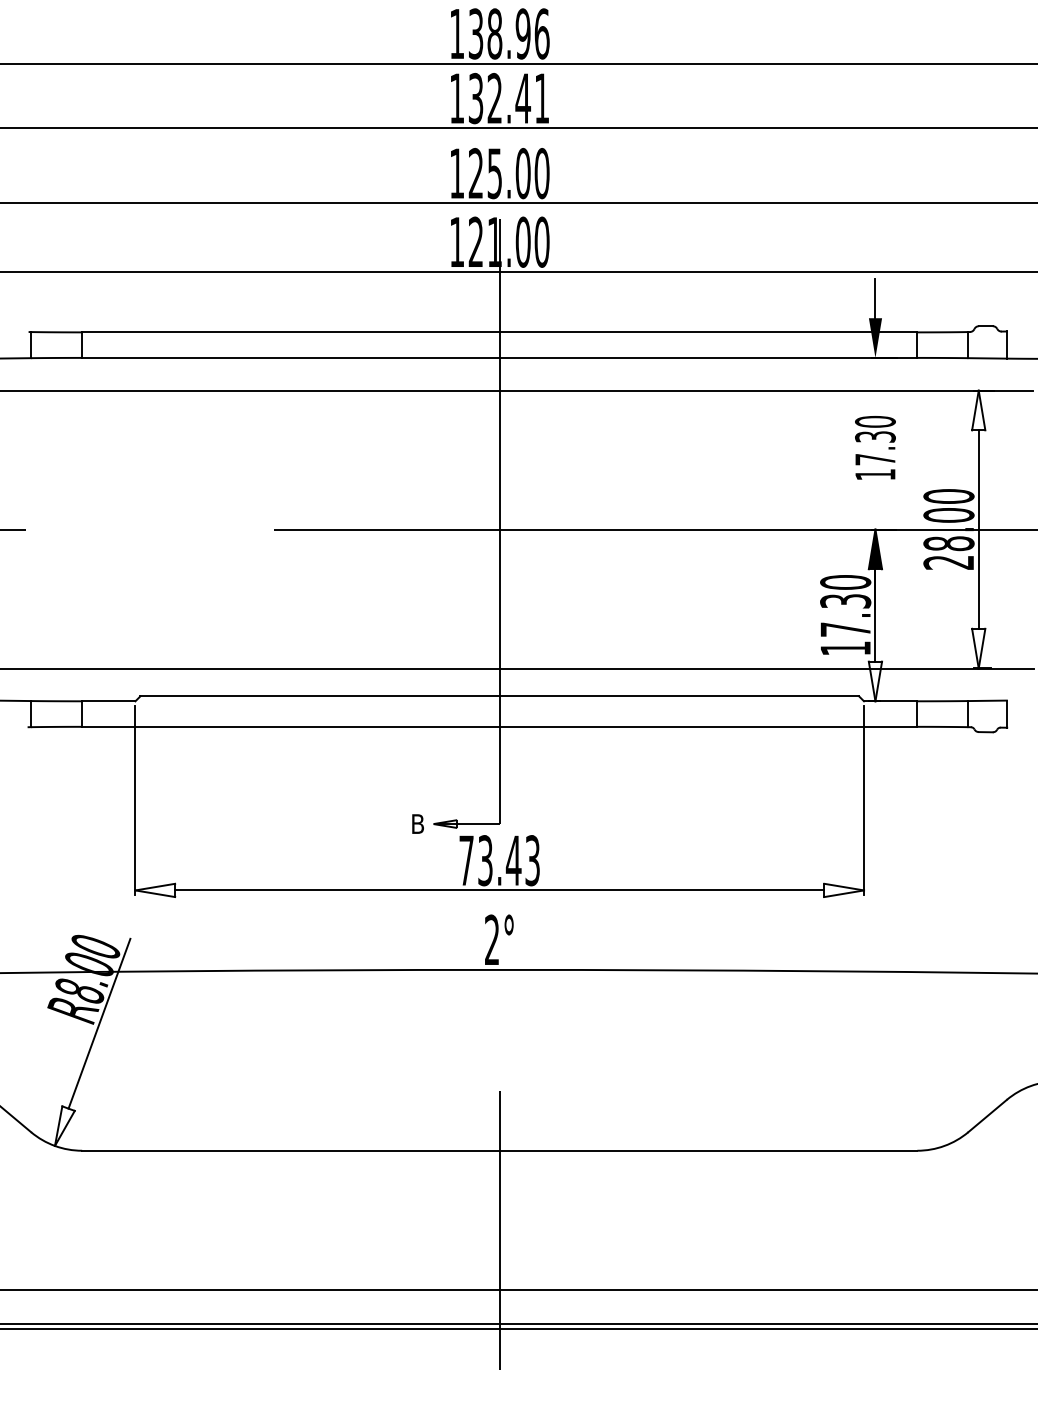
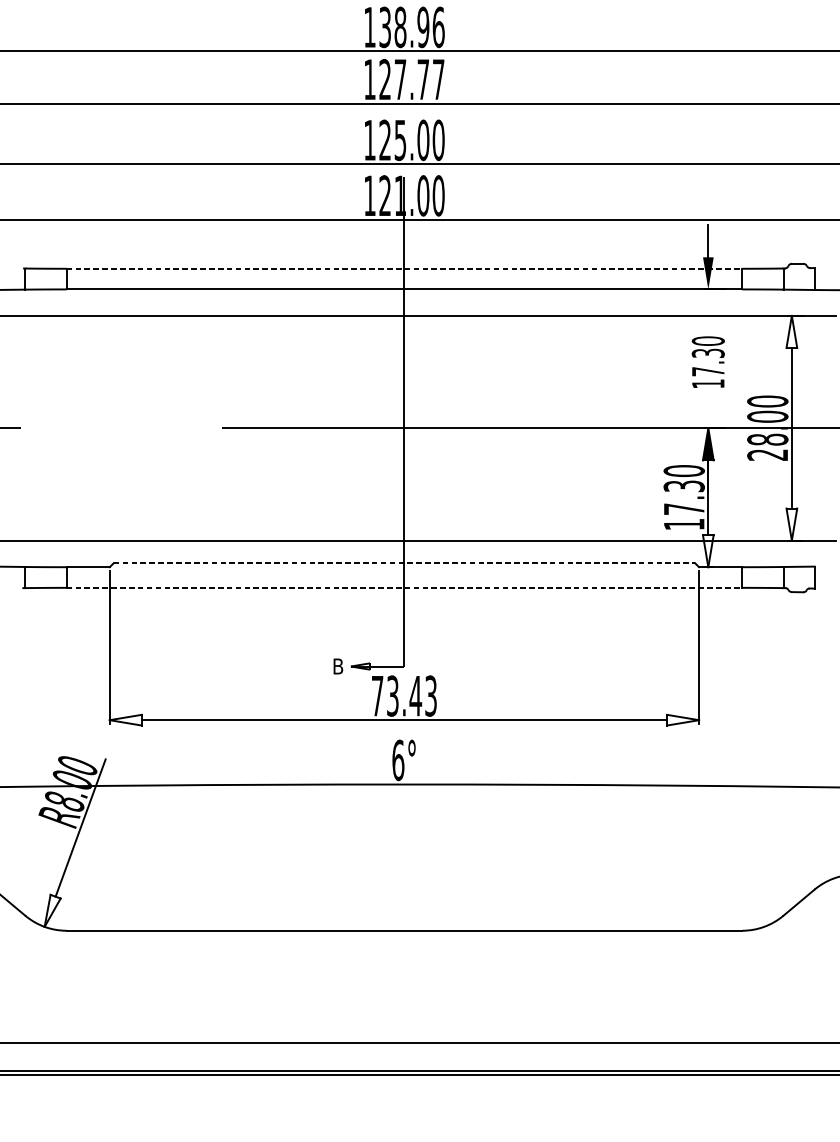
text: (508, 98) -> (411, 79), 132.41 -> 127.77
line: (499, 332) -> (404, 268), solid -> dashed
line: (500, 696) -> (405, 563), solid -> dashed
line: (499, 726) -> (404, 587), solid -> dashed
text: (492, 939) -> (398, 759), 2° -> 6°
line: (499, 1229) -> (404, 994), removed

